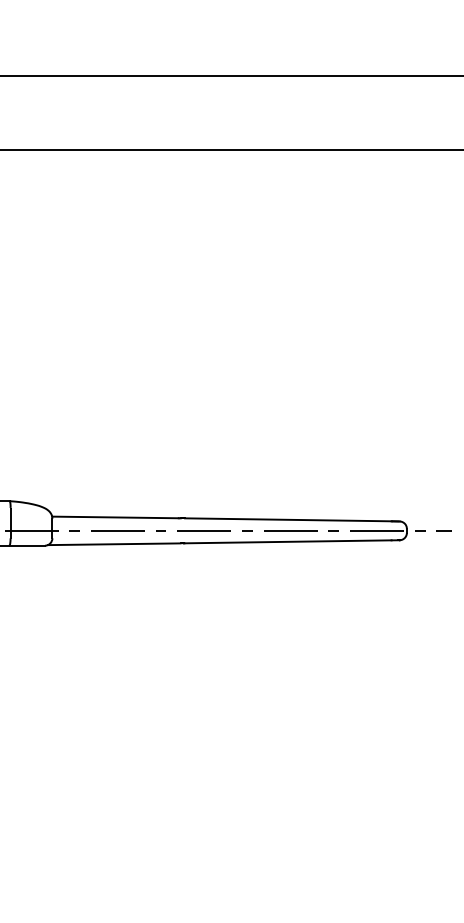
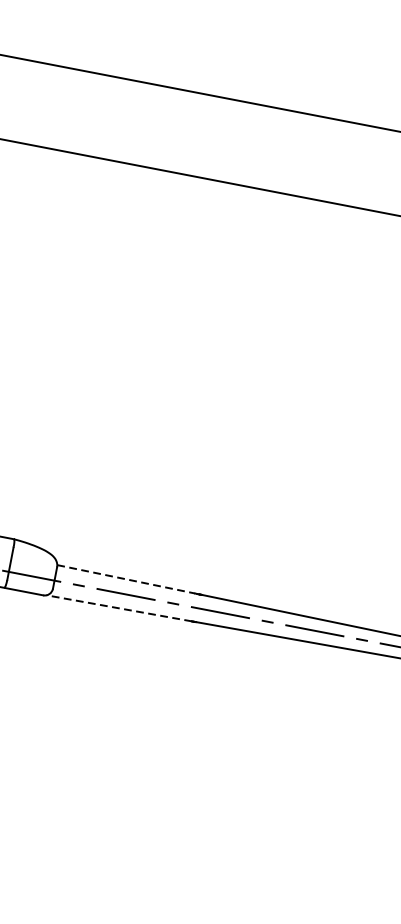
line: (115, 517) -> (126, 579), solid -> dashed
line: (113, 544) -> (118, 608), solid -> dashed

